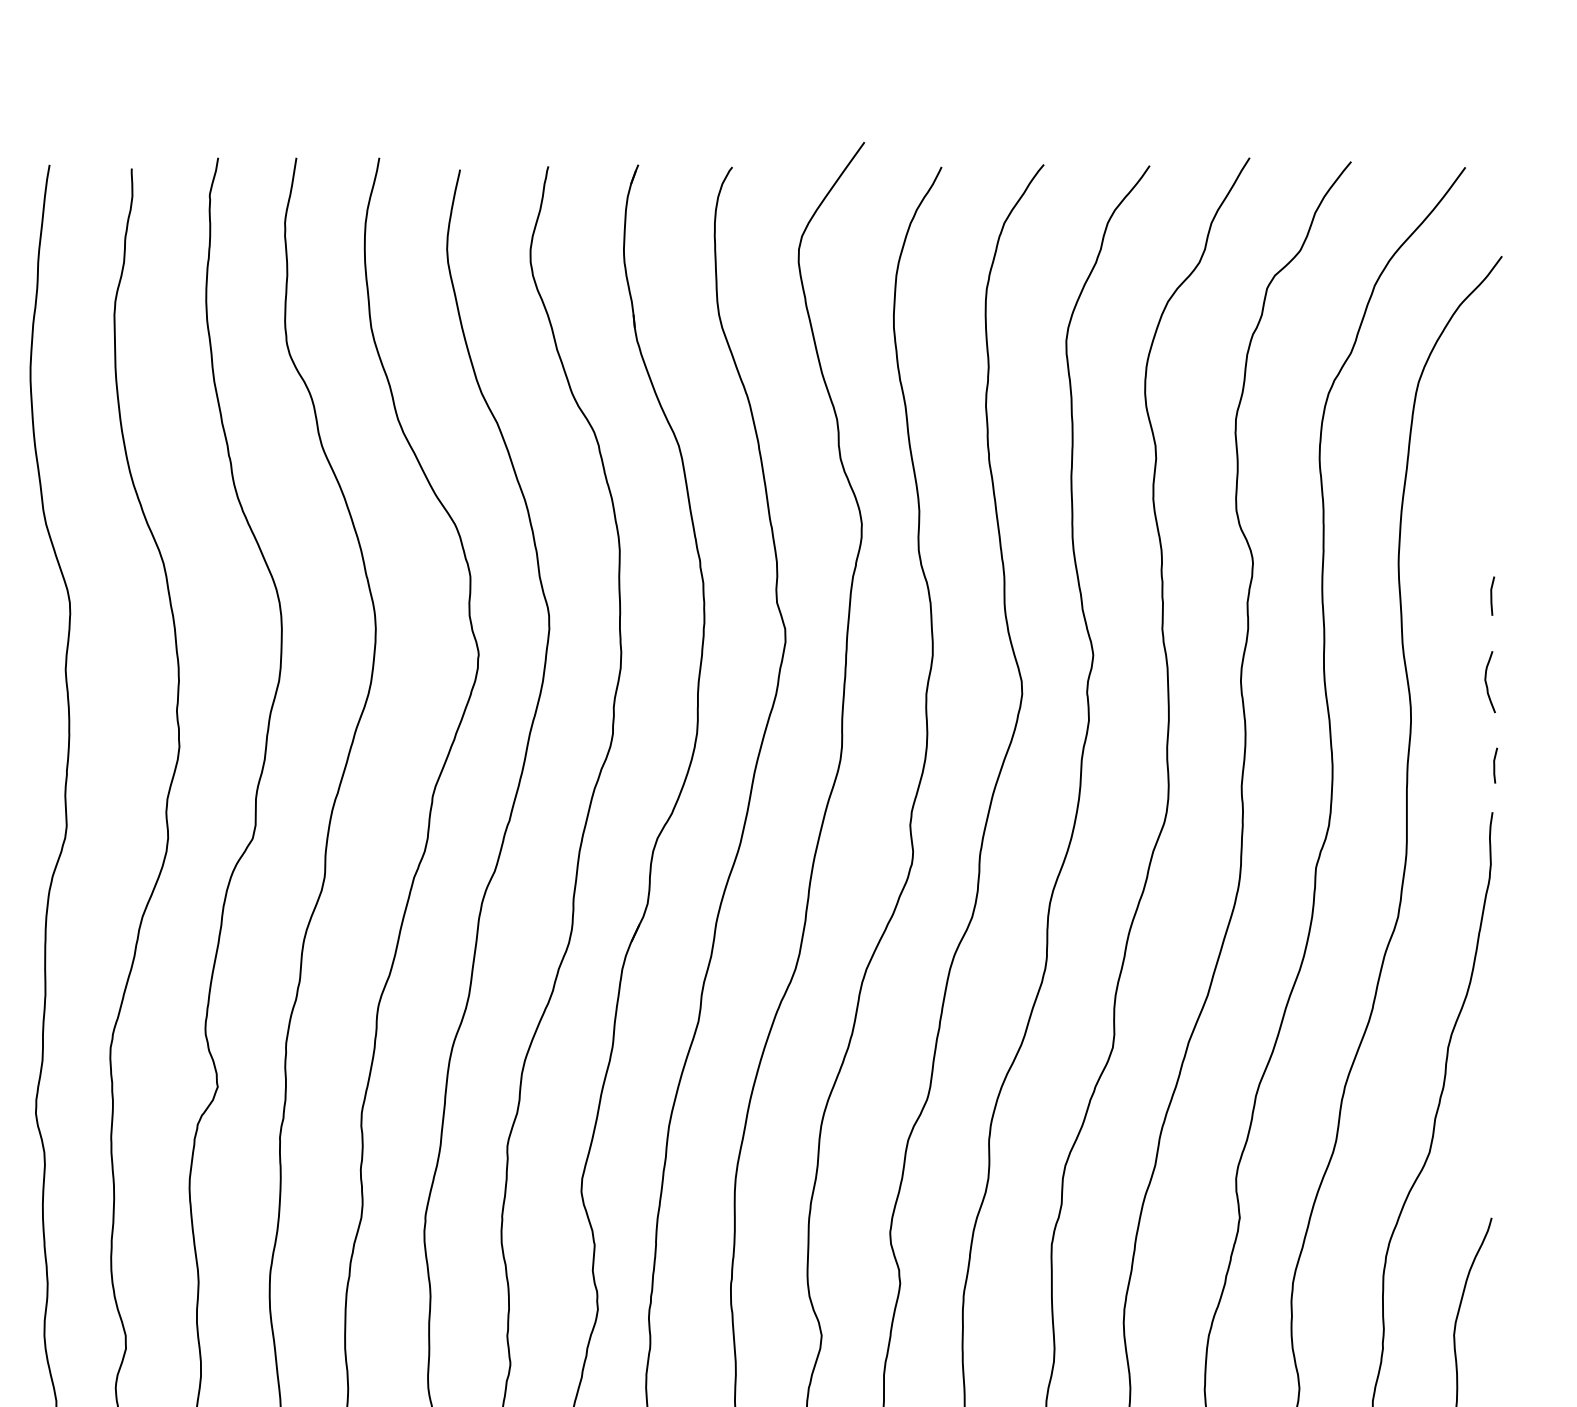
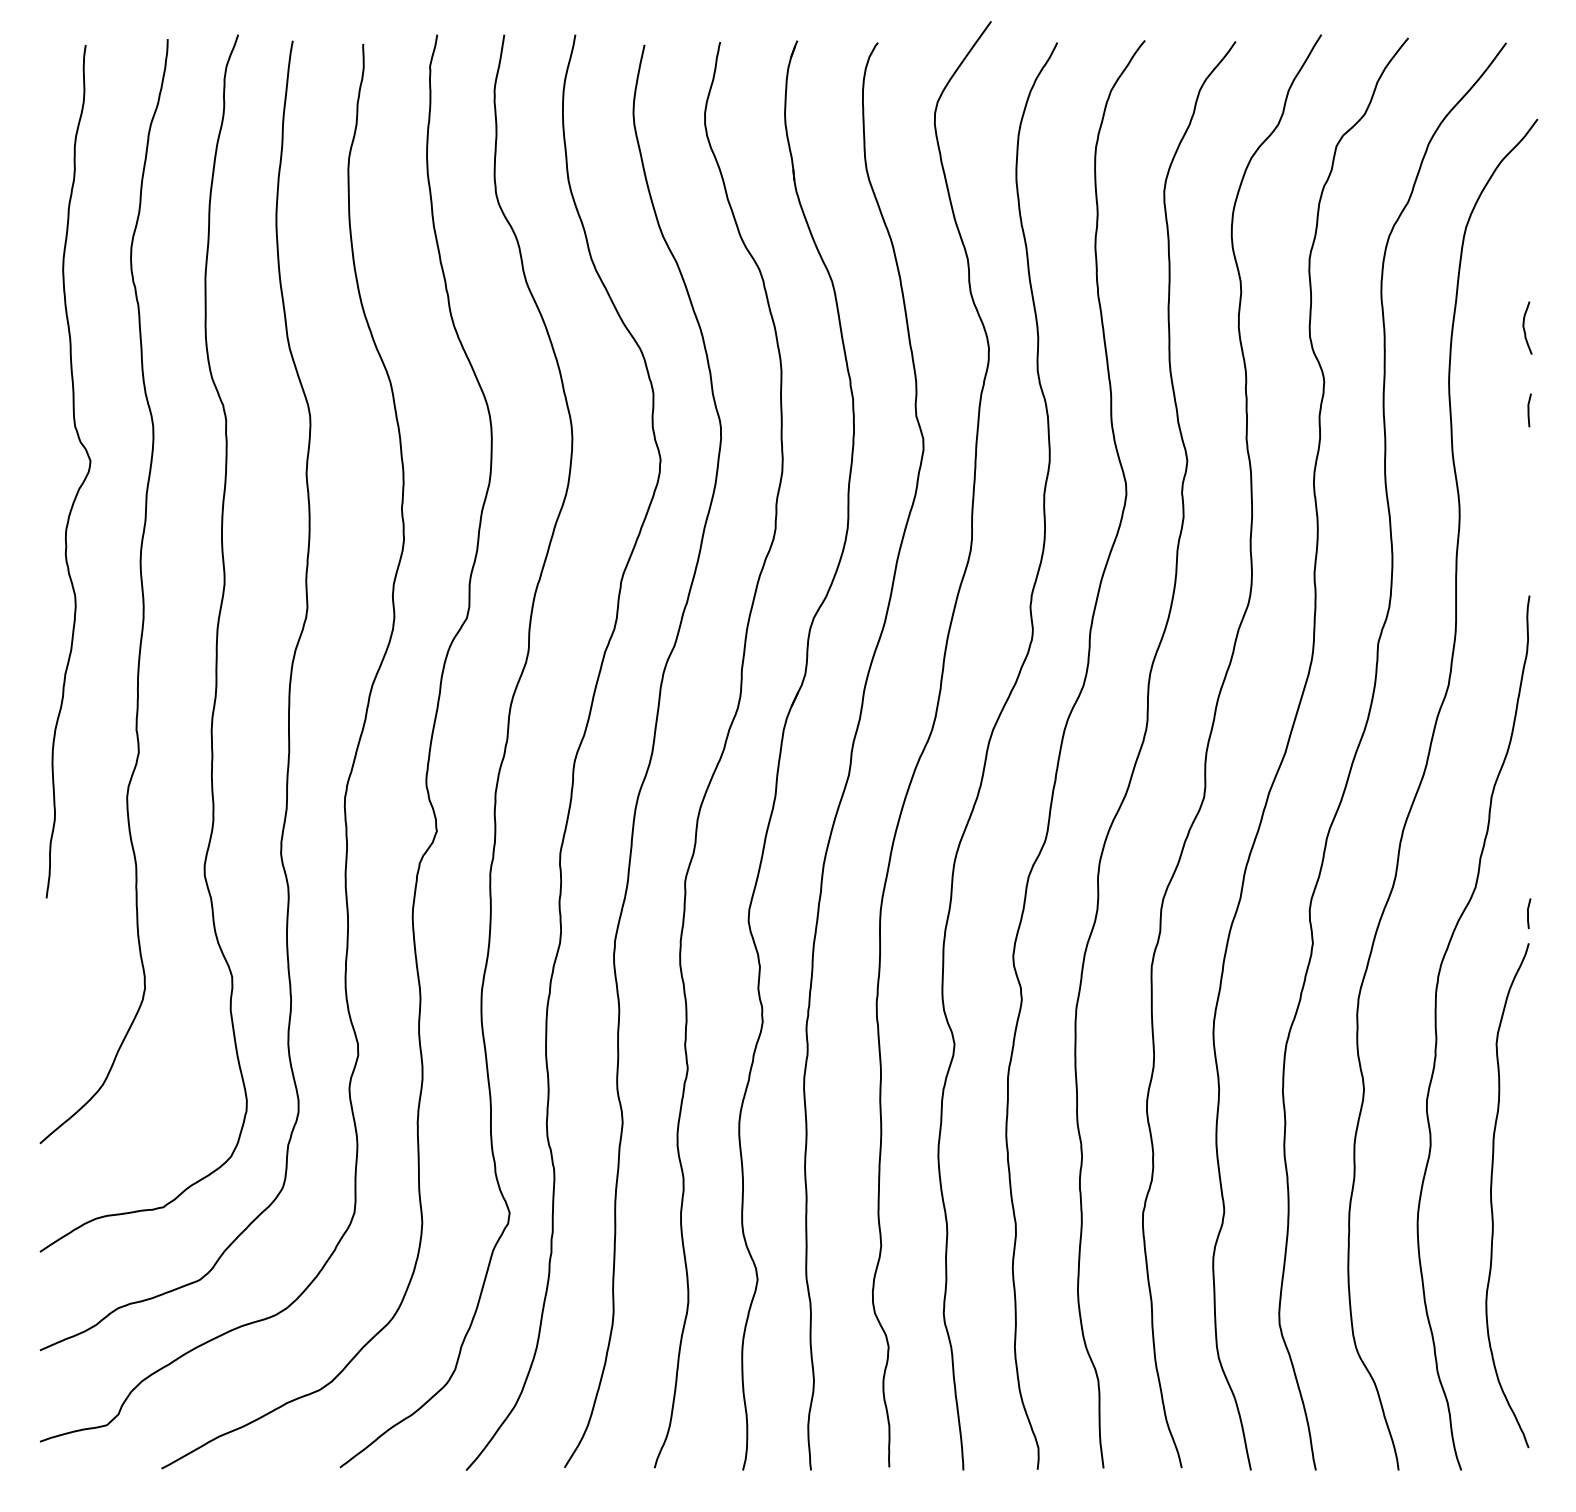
curve: (1486, 681) -> (1524, 327), moved
line: (1494, 765) -> (1528, 913), moved

